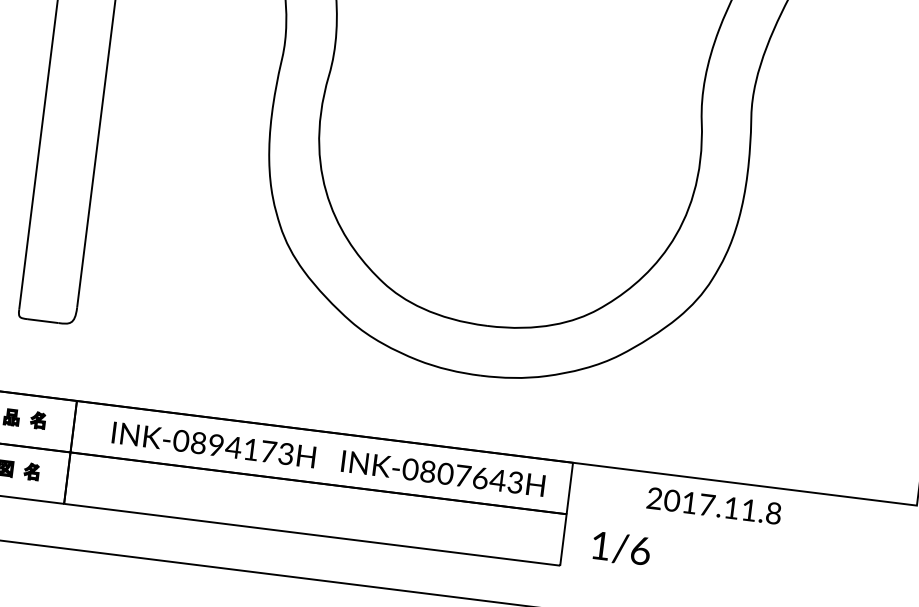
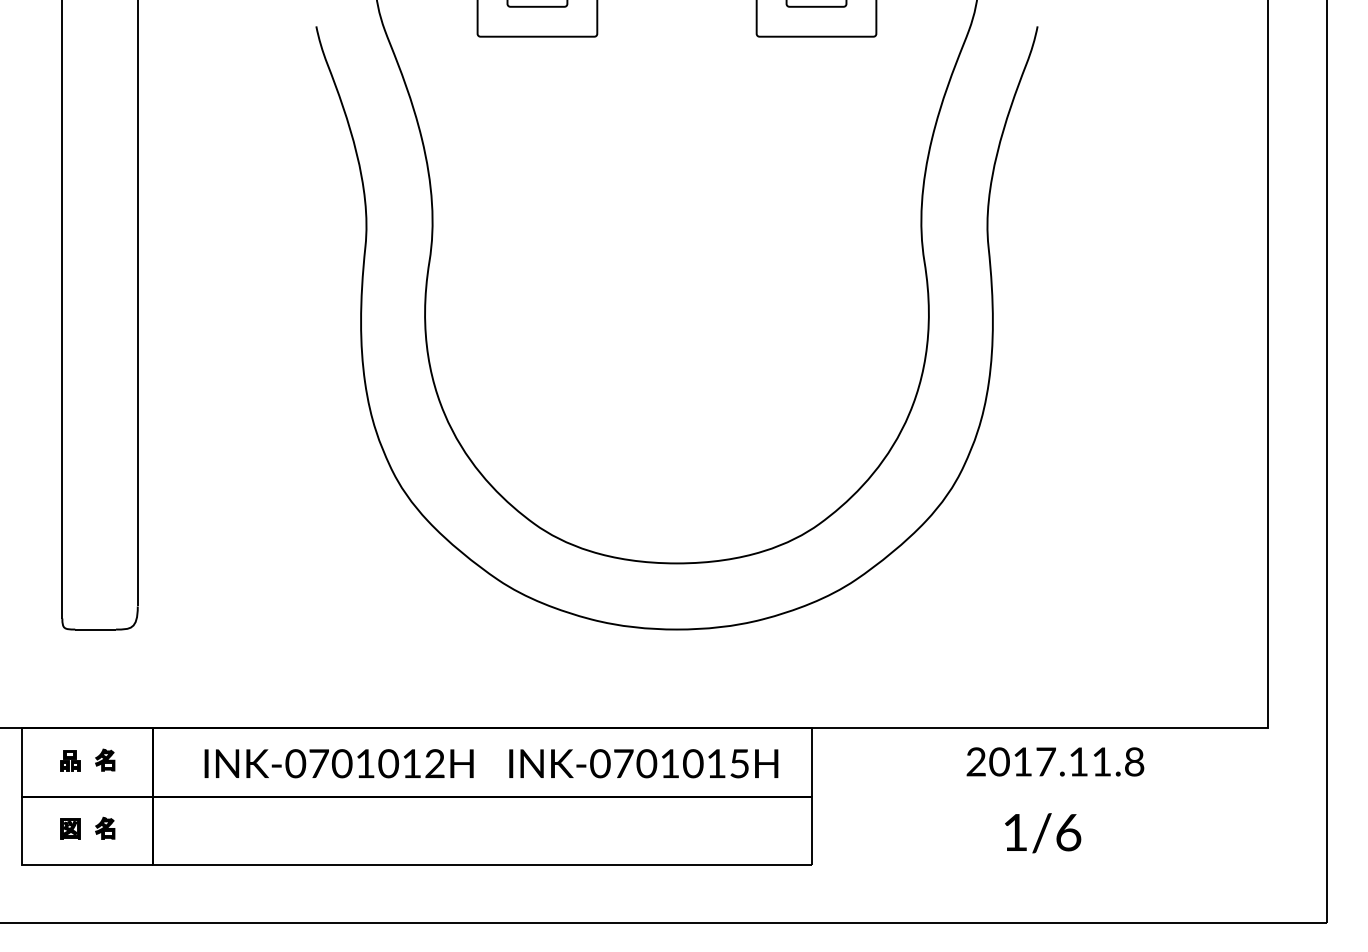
text: (242, 448) -> (376, 763), INK-0894173H -> INK-0701012H
text: (471, 476) -> (681, 763), INK-0807643H -> INK-0701015H
text: (714, 505) -> (1055, 761), moved
text: (621, 549) -> (1043, 833), moved

